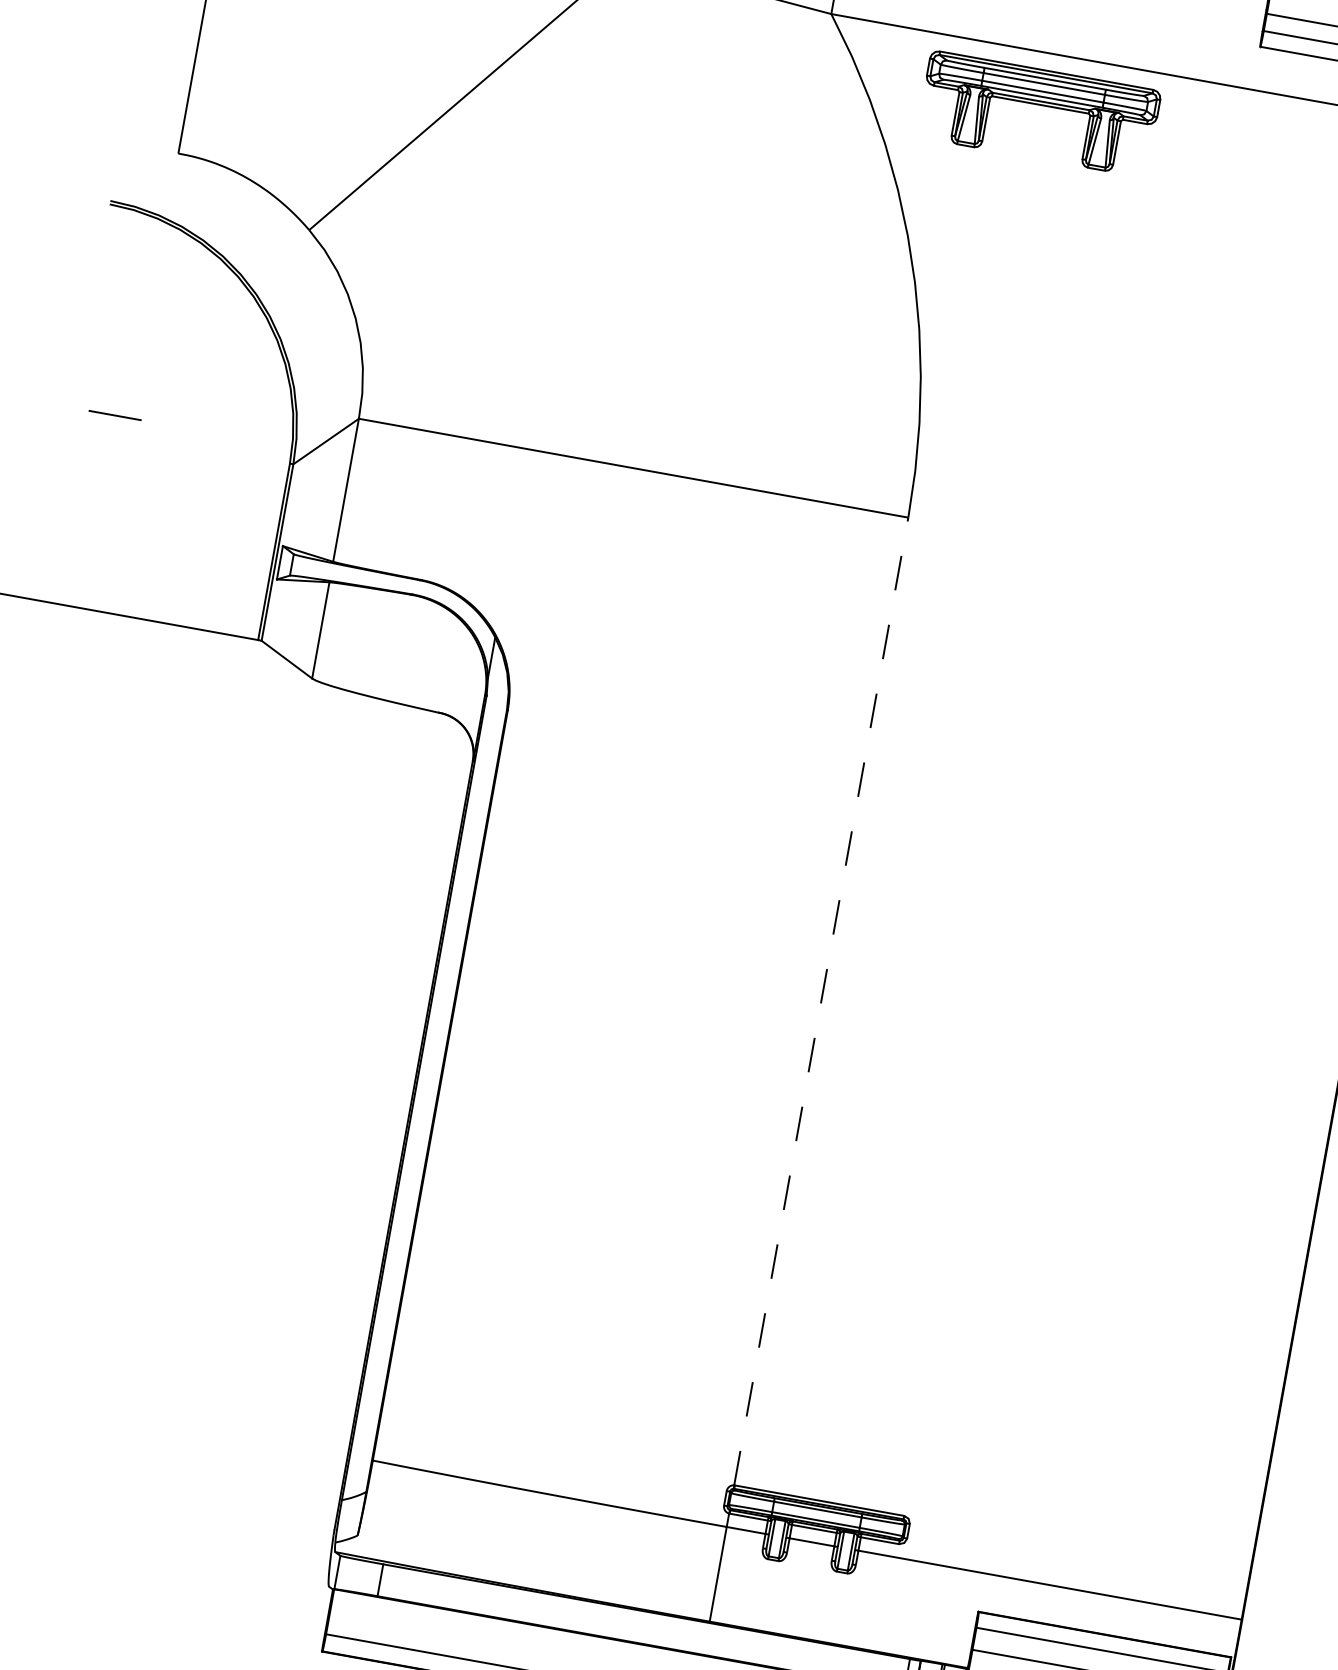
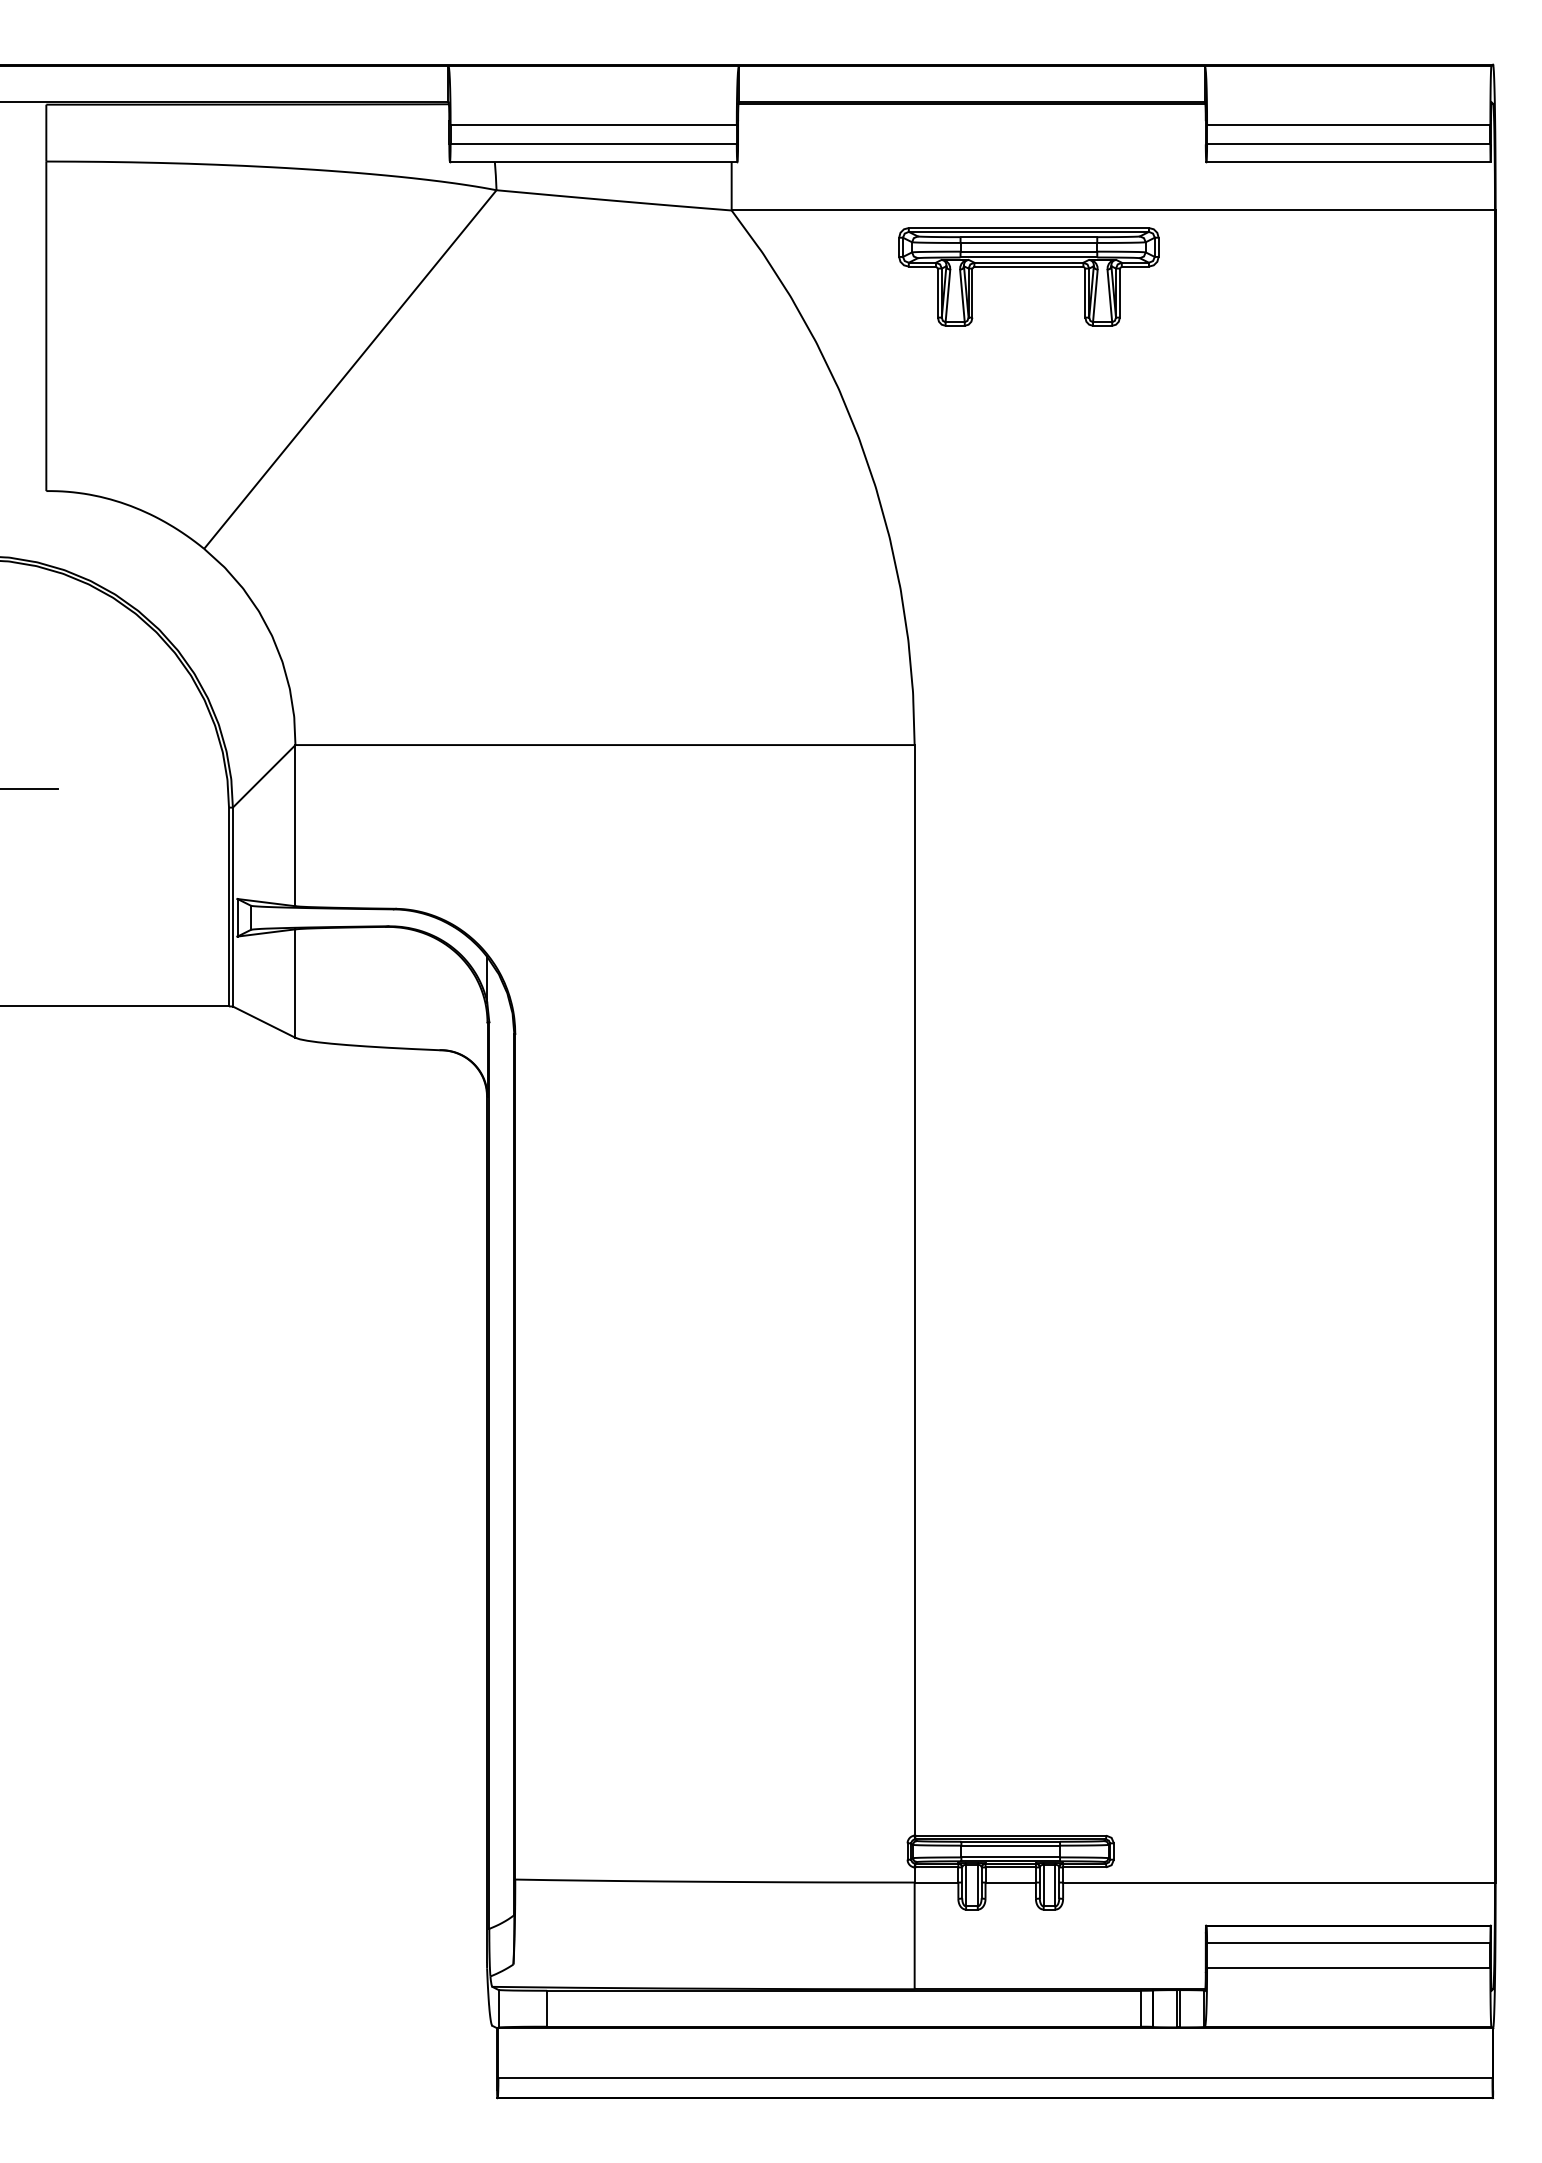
part: (1040, 105) -> (1028, 267), moved
line: (821, 1000) -> (914, 1289), dashed -> solid

